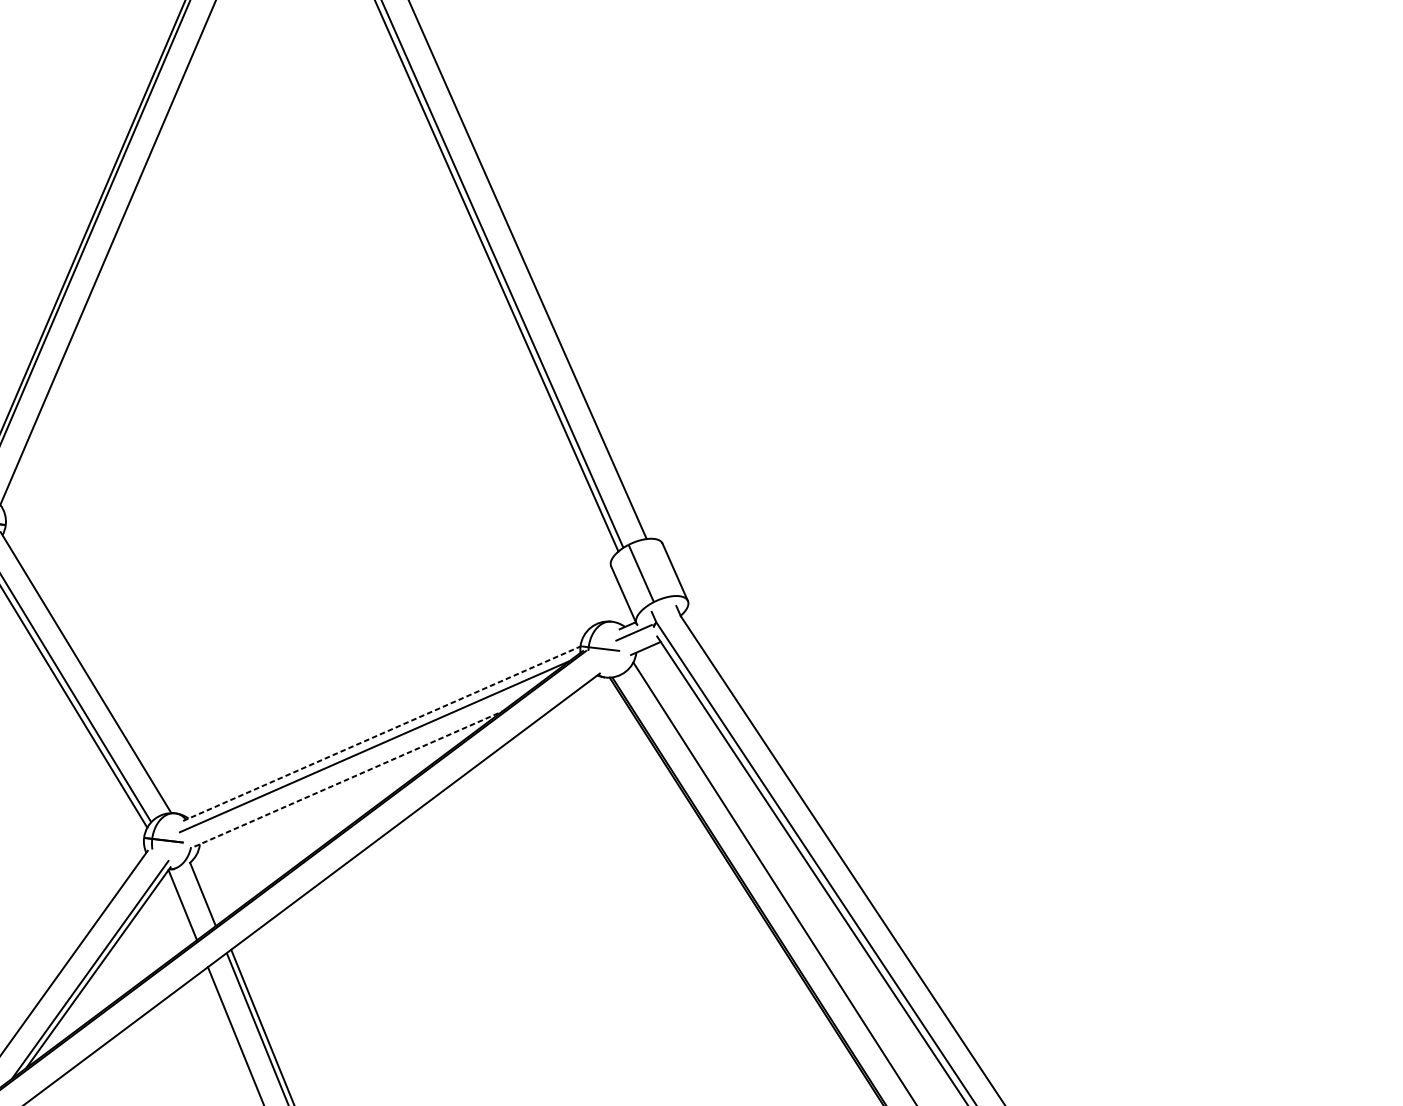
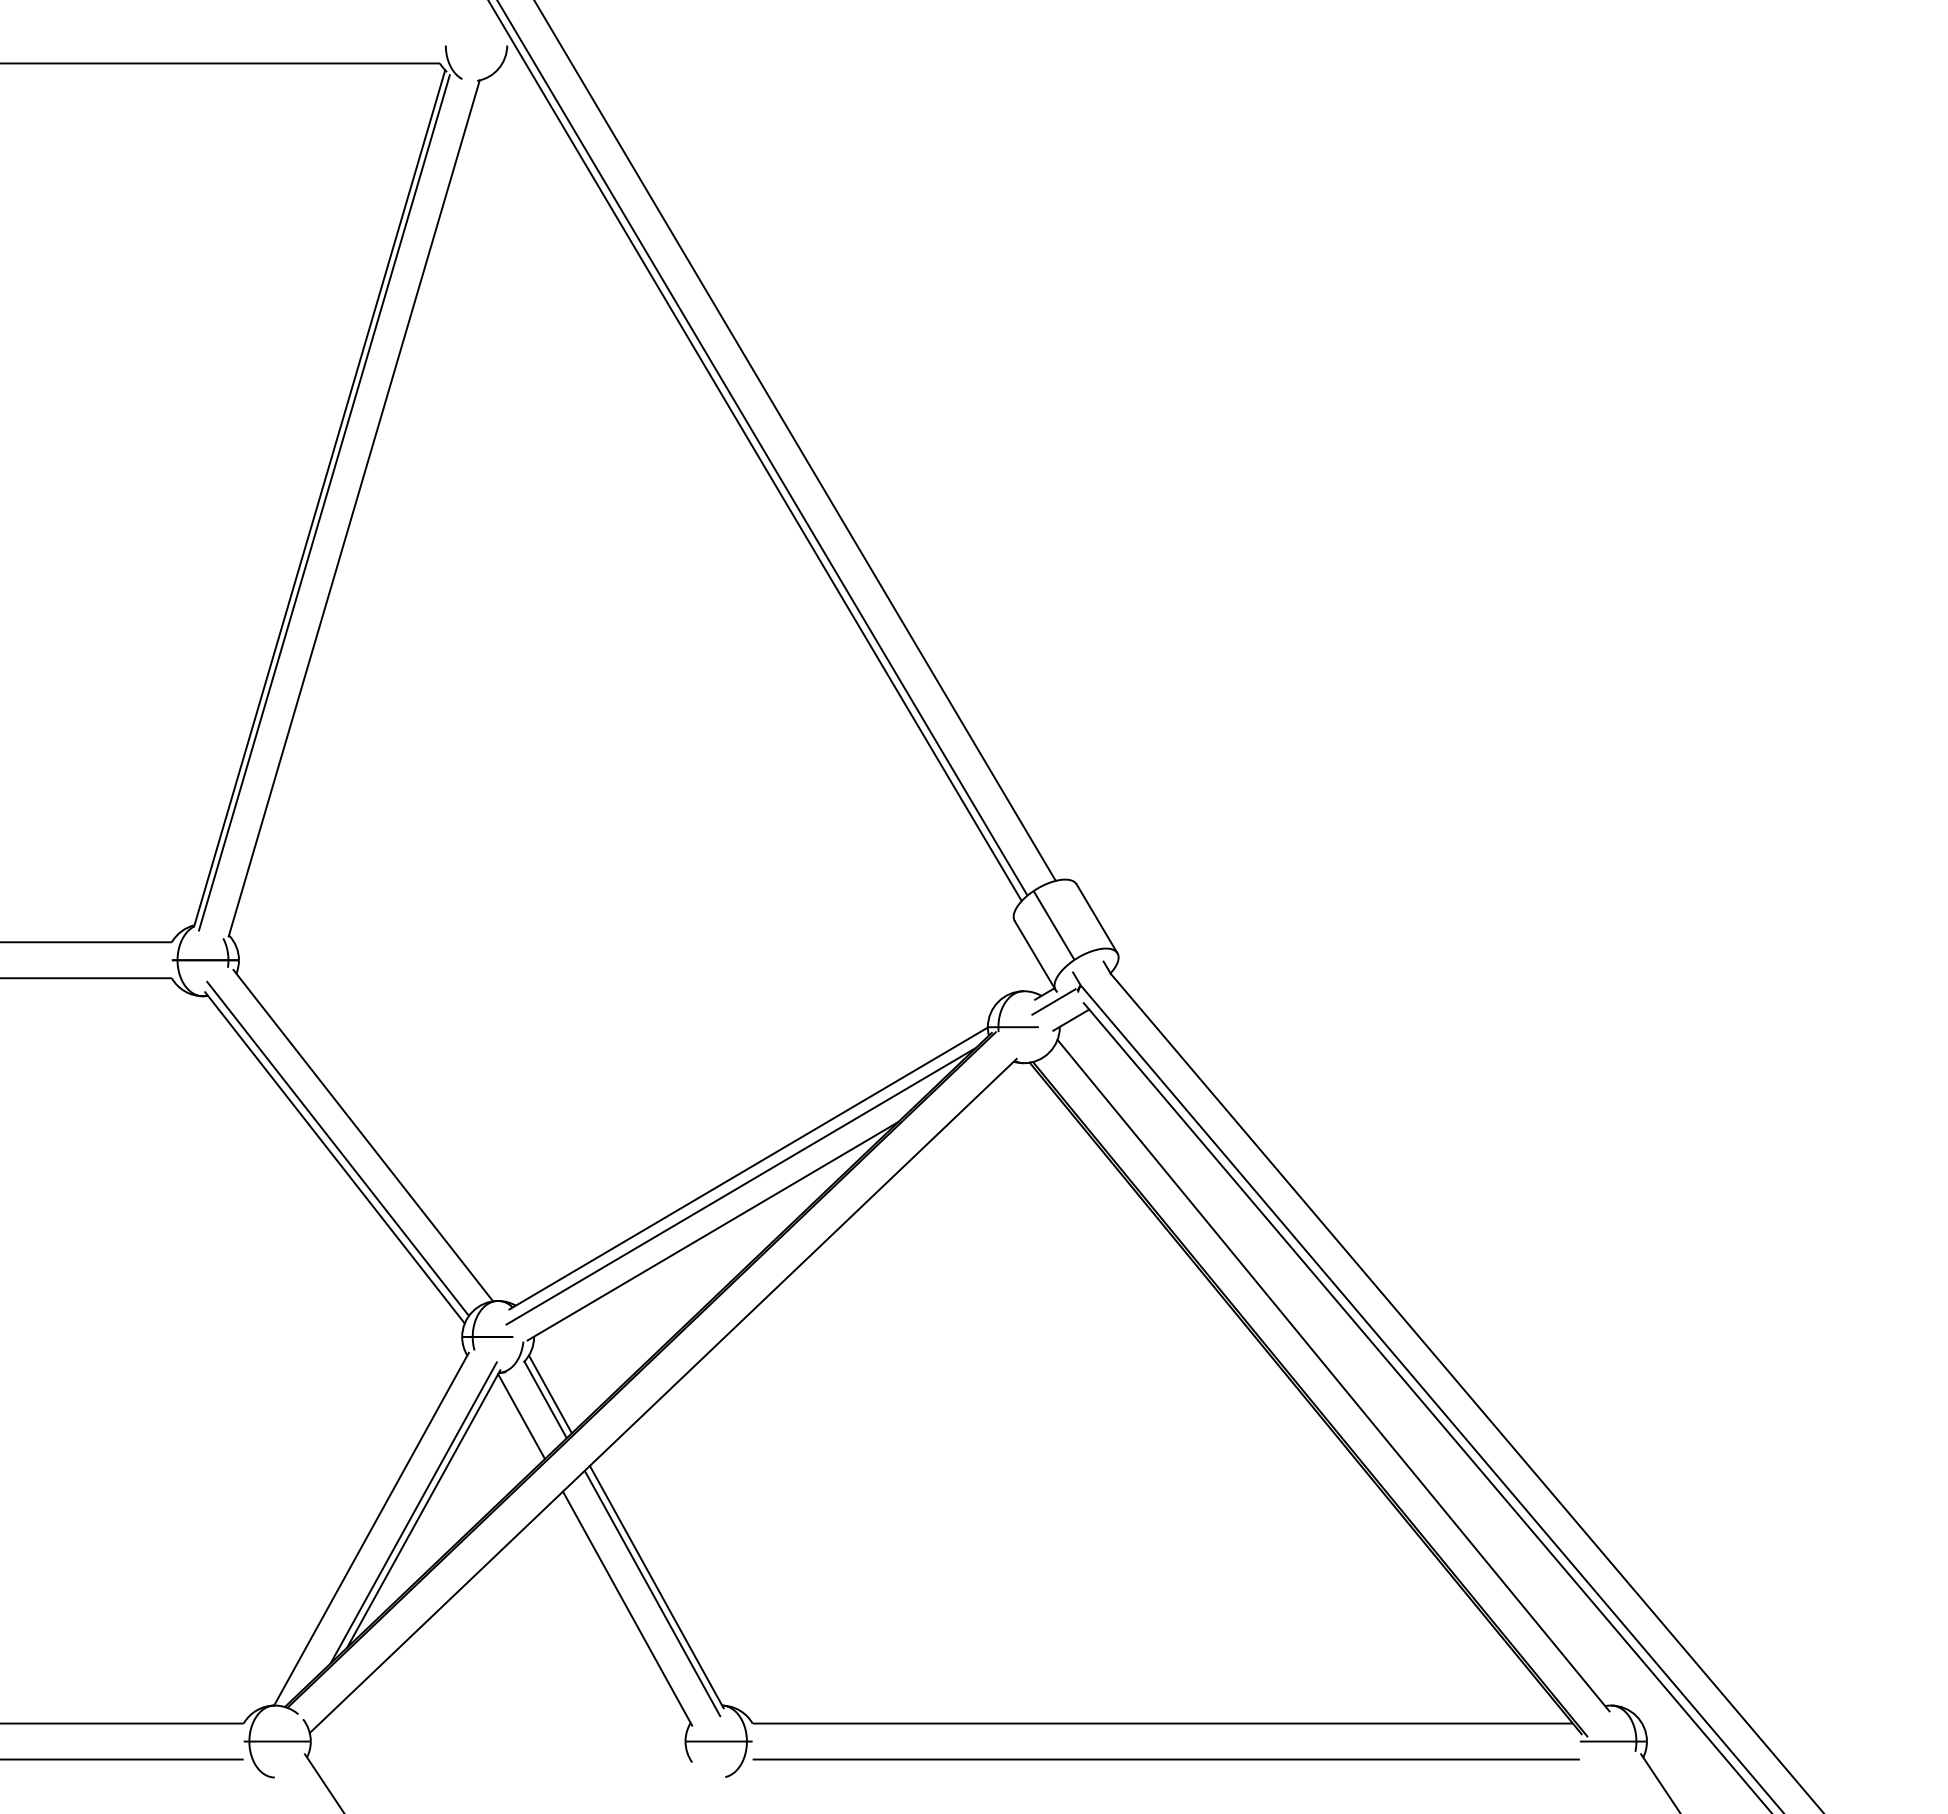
line: (381, 733) -> (748, 1168), dashed -> solid
line: (348, 779) -> (713, 1231), dashed -> solid
line: (206, 890) -> (549, 1394), added

